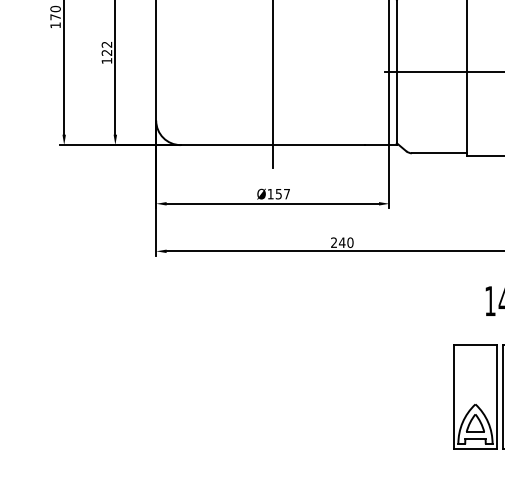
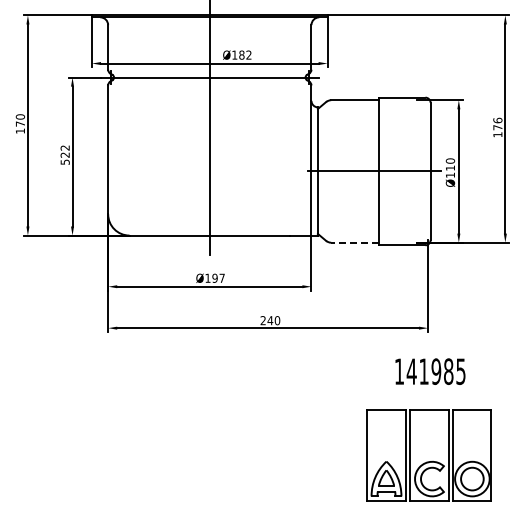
text: (106, 60) -> (64, 161), 122 -> 522
line: (438, 153) -> (354, 242), solid -> dashed
text: (278, 193) -> (214, 277), Ø157 -> Ø197

